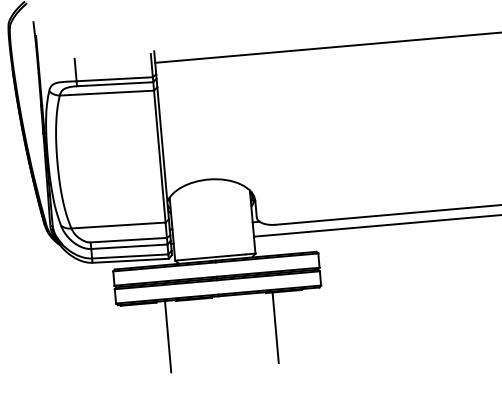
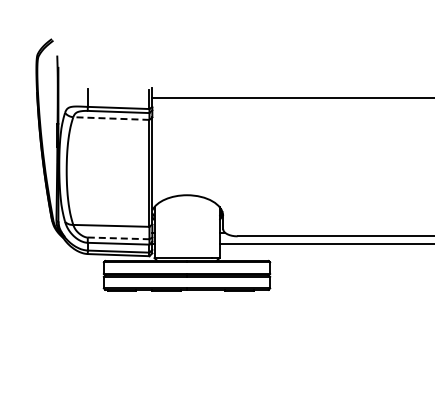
line: (105, 93) -> (110, 118), solid -> dashed
line: (128, 240) -> (118, 238), solid -> dashed
line: (275, 326) -> (230, 318), removed
line: (168, 336) -> (143, 318), removed

